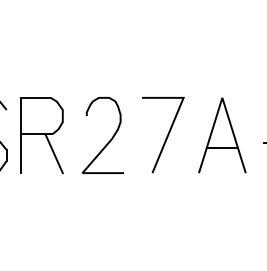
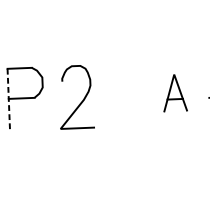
line: (21, 135) -> (9, 99), solid -> dashed
part: (222, 135) -> (175, 93), size x0.6
line: (166, 136) -> (128, 95), removed
line: (53, 153) -> (36, 113), removed

